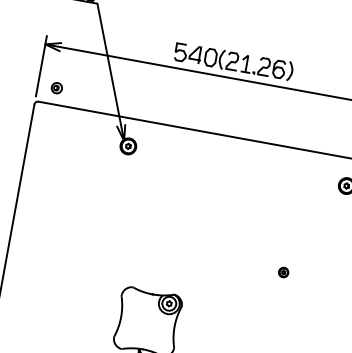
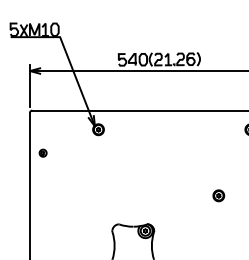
part: (56, 87) -> (42, 152), moved
part: (283, 271) -> (218, 195), size x1.67

